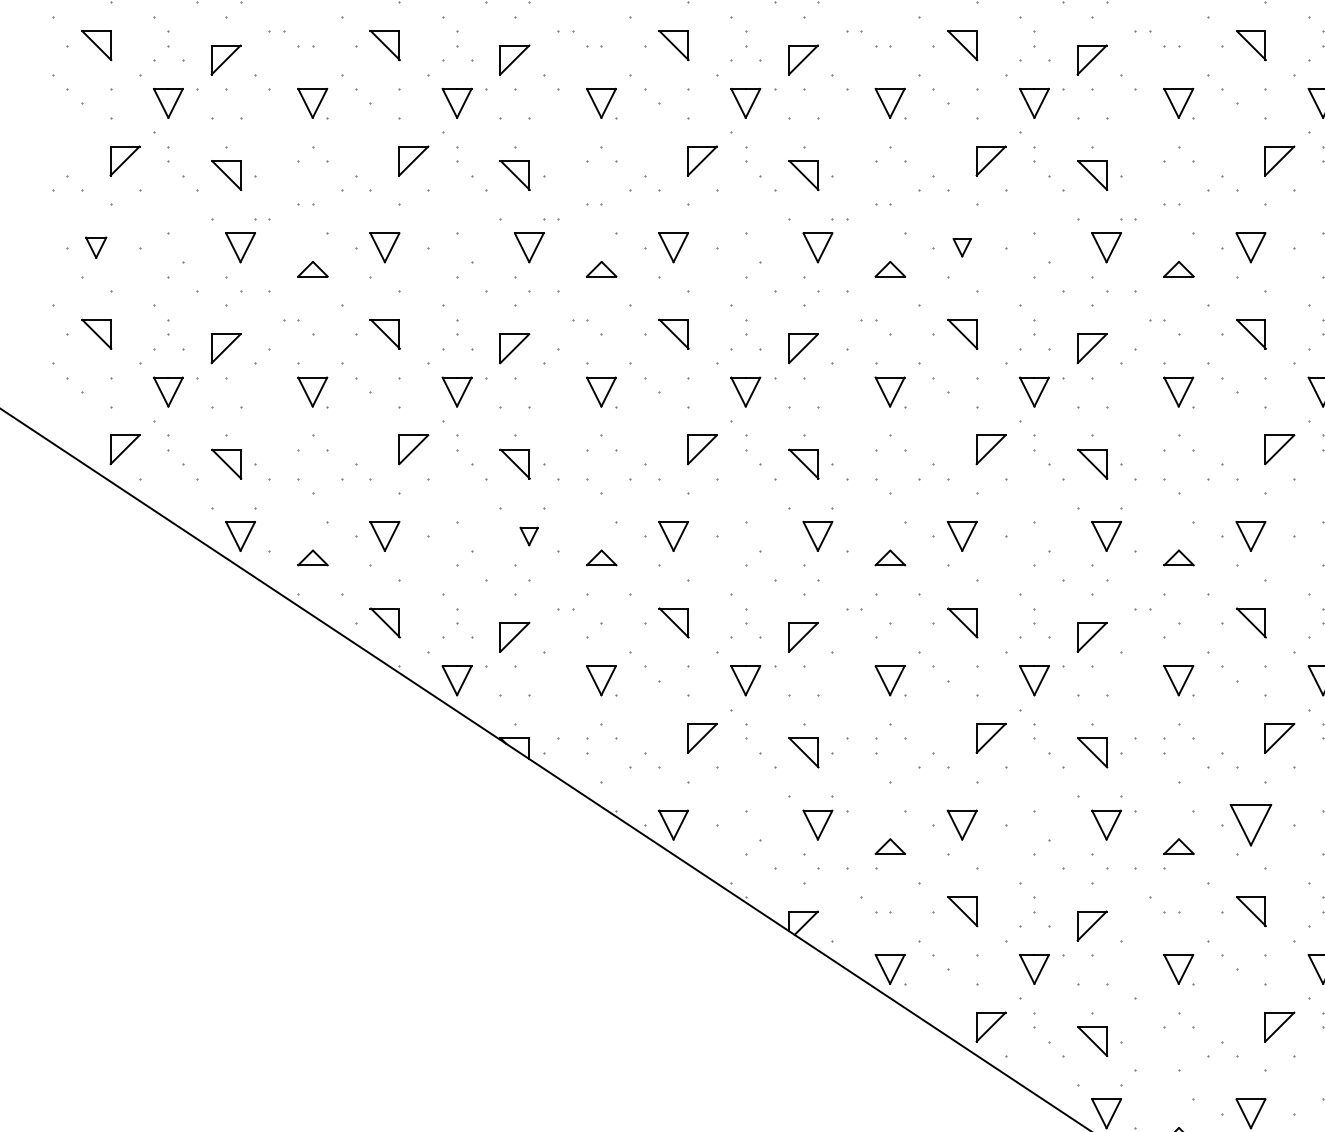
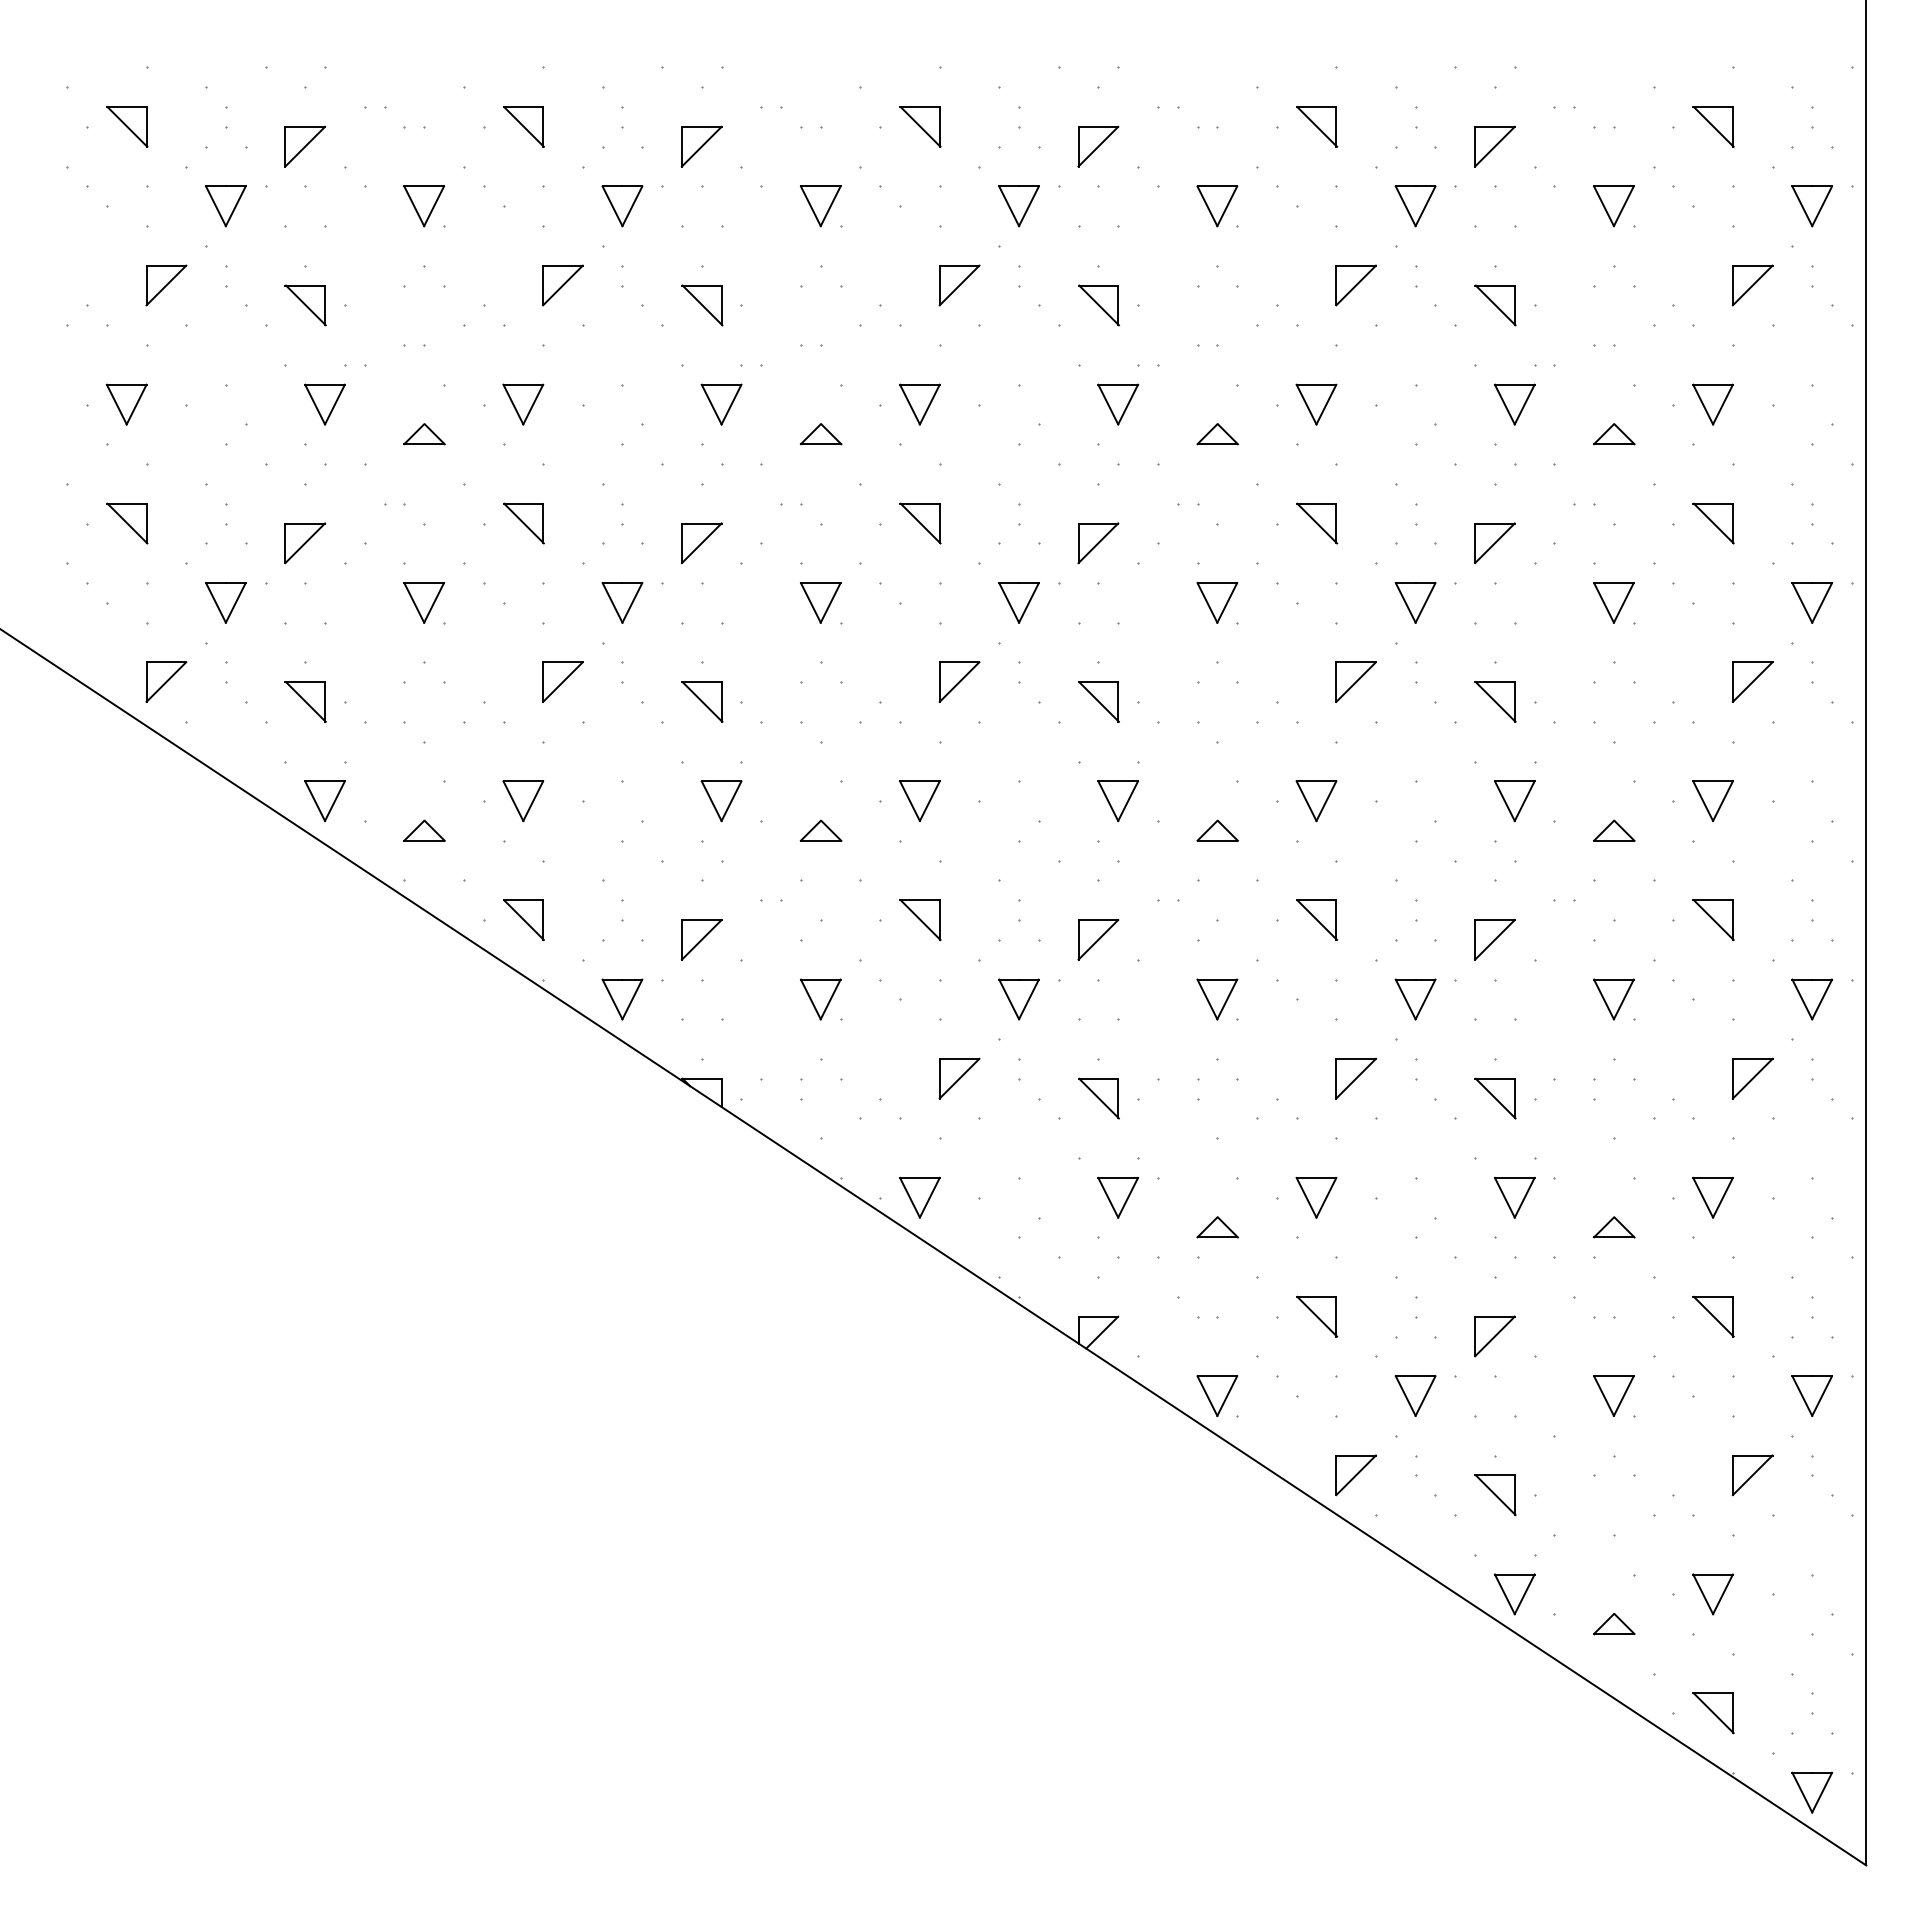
part: (96, 247) -> (126, 404), size x1.43
part: (962, 247) -> (1316, 404), size x1.67
part: (529, 536) -> (721, 801), size x1.67
part: (1250, 824) -> (1712, 1197), size x0.71

